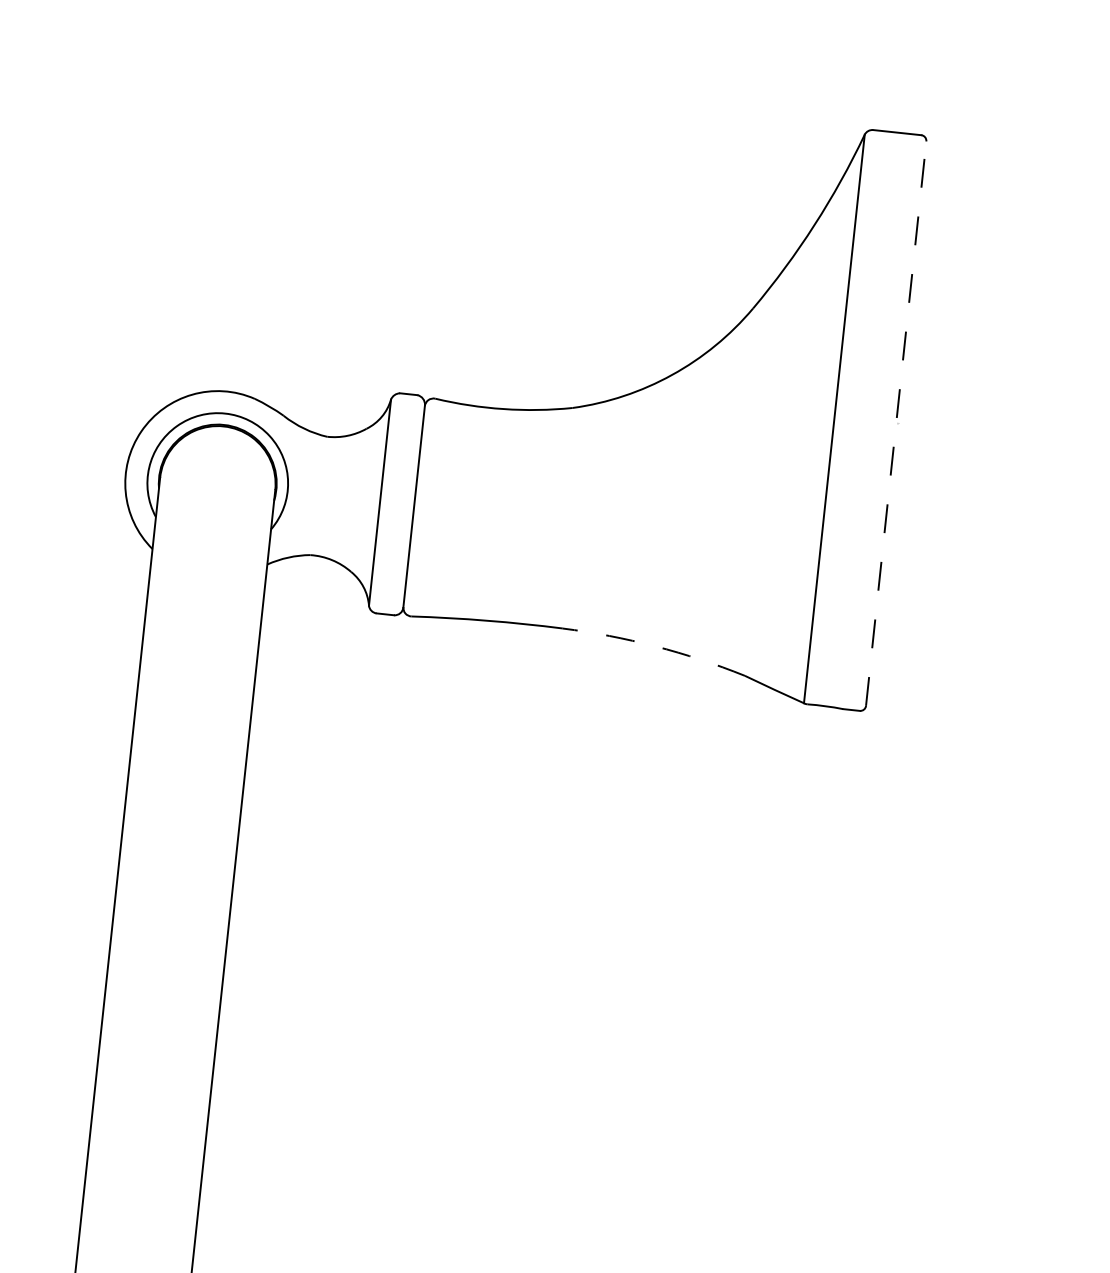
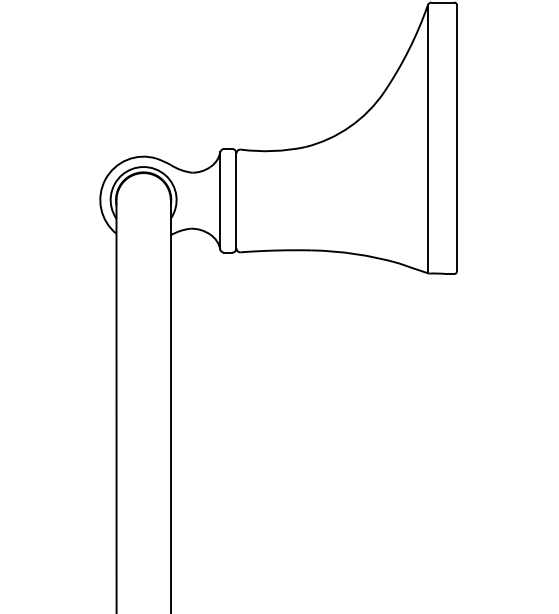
line: (895, 421) -> (456, 137), dashed -> solid
arc: (654, 647) -> (355, 254), dashed -> solid

